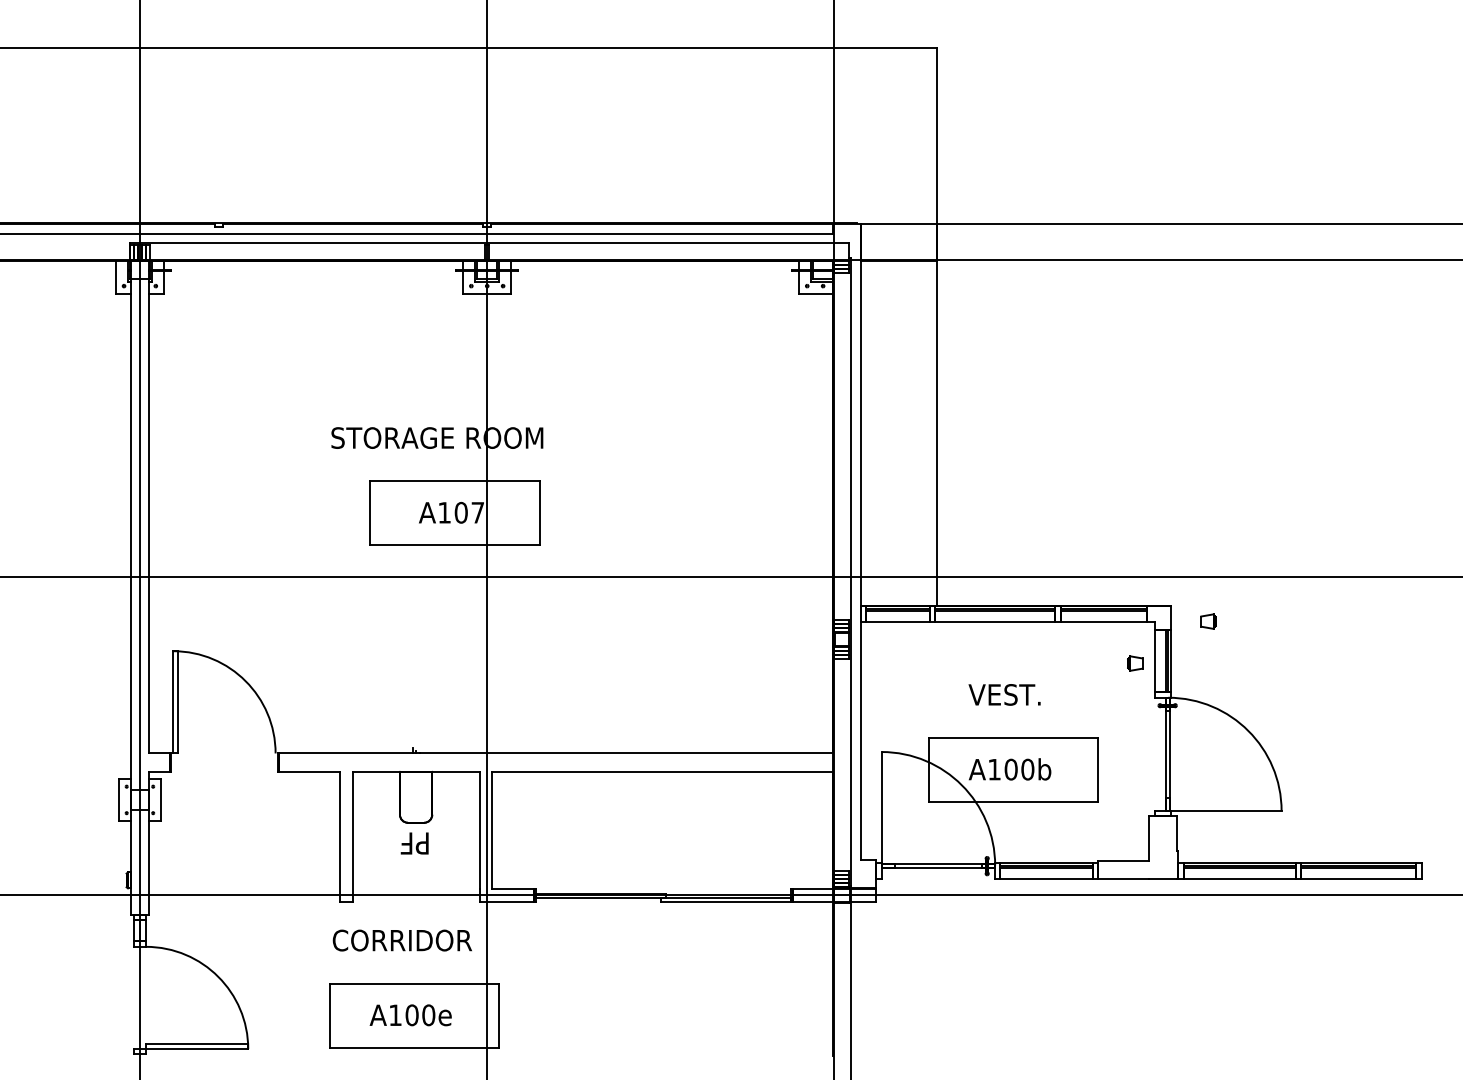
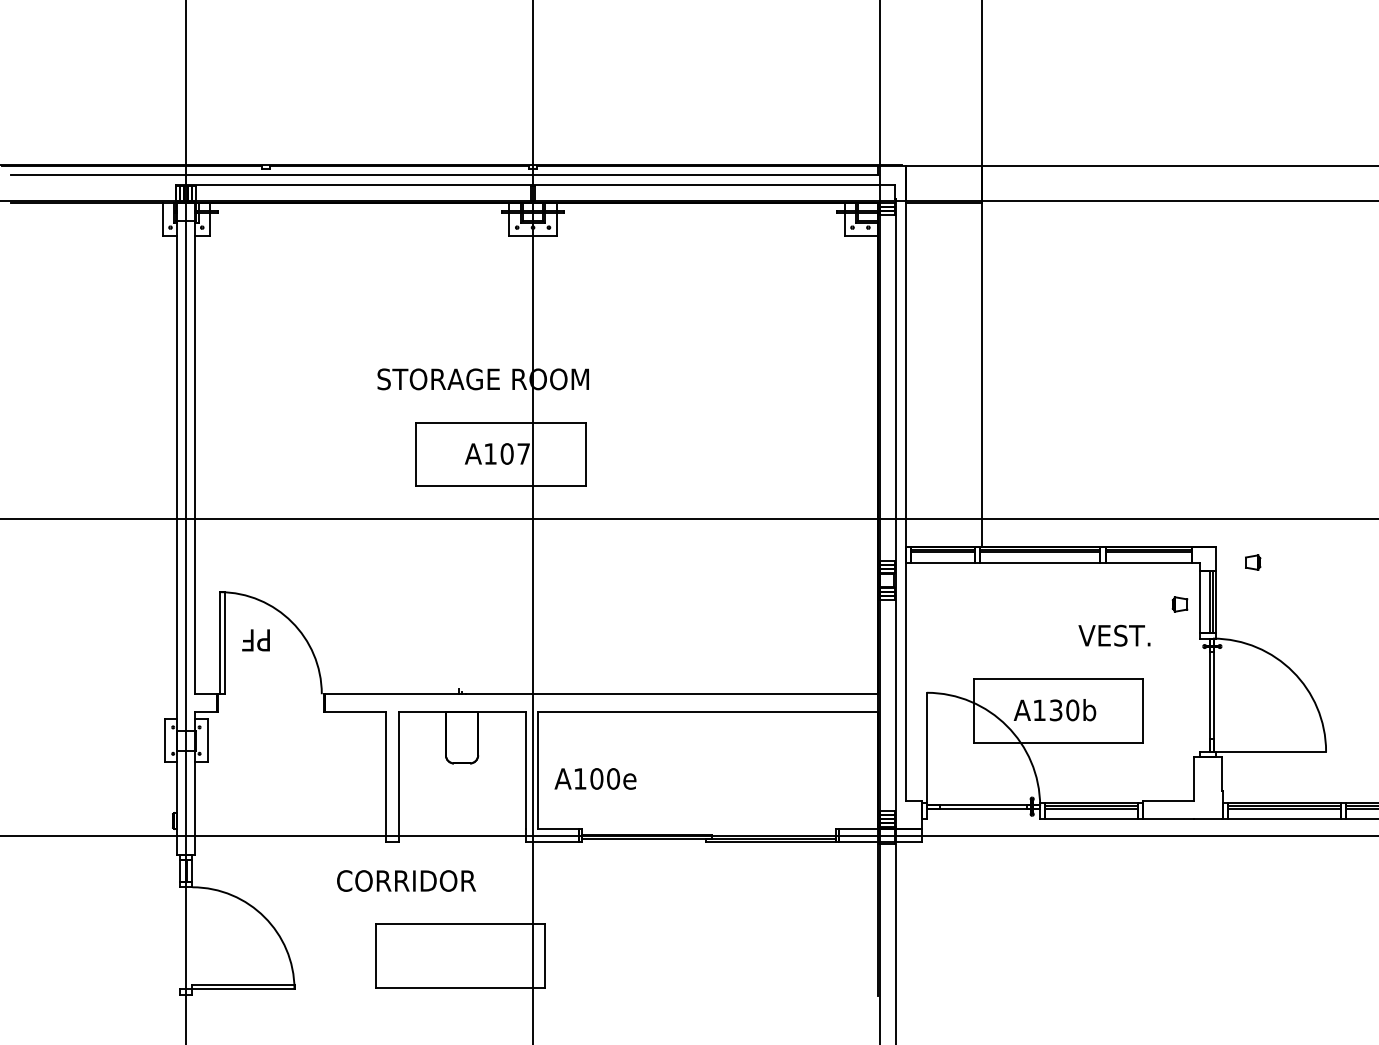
text: (1004, 694) -> (1114, 635), moved
text: (1010, 769) -> (1055, 710), A100b -> A130b
text: (414, 843) -> (255, 640), moved
text: (401, 940) -> (405, 880), moved
text: (410, 1015) -> (595, 779), moved

